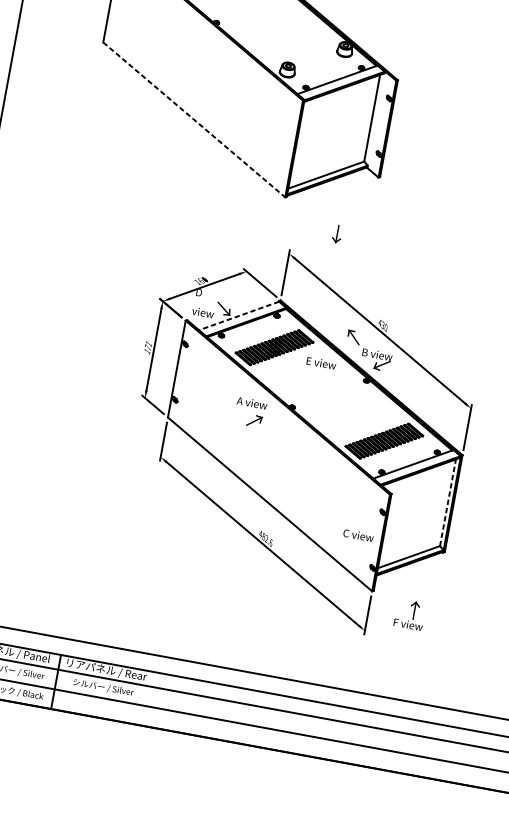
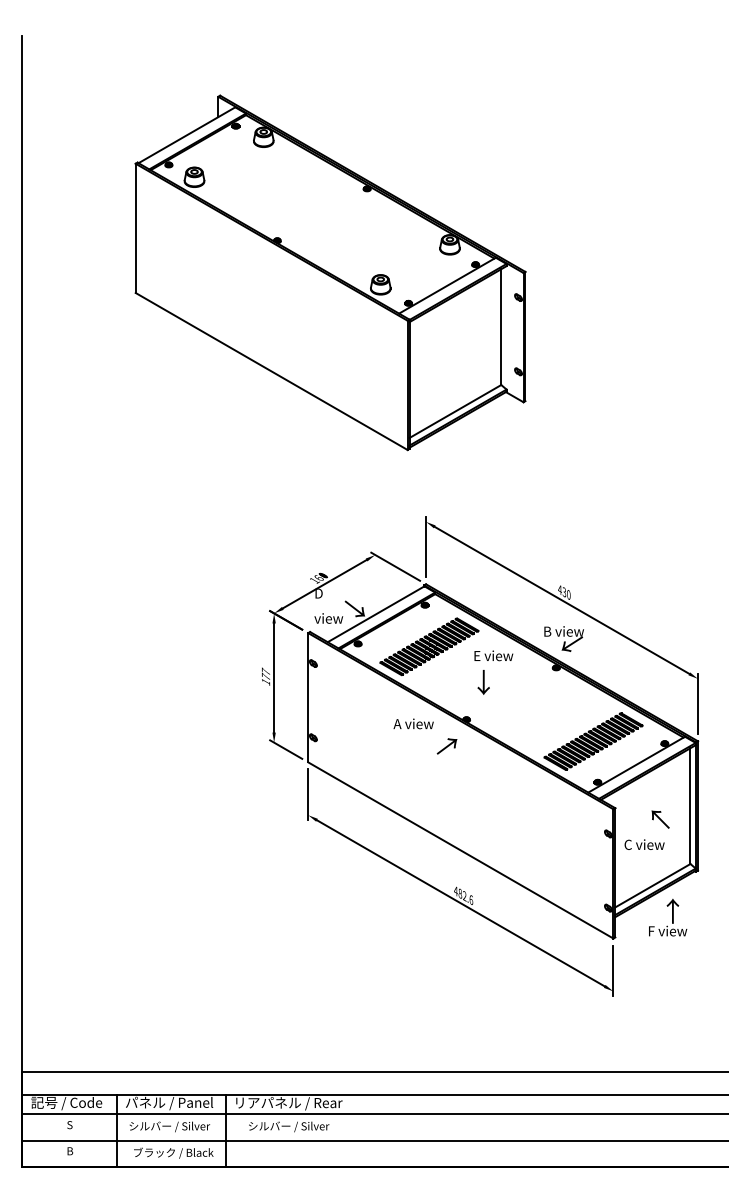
line: (194, 119) -> (271, 371), dashed -> solid
text: (337, 234) -> (483, 682), moved
line: (239, 316) -> (376, 614), dashed -> solid
text: (353, 337) -> (660, 819), moved
text: (149, 343) -> (266, 671), 171 -> 177
text: (254, 421) -> (446, 746), moved
line: (447, 503) -> (690, 806), dashed -> solid
text: (358, 535) -> (644, 844), moved
text: (410, 614) -> (668, 917), moved

